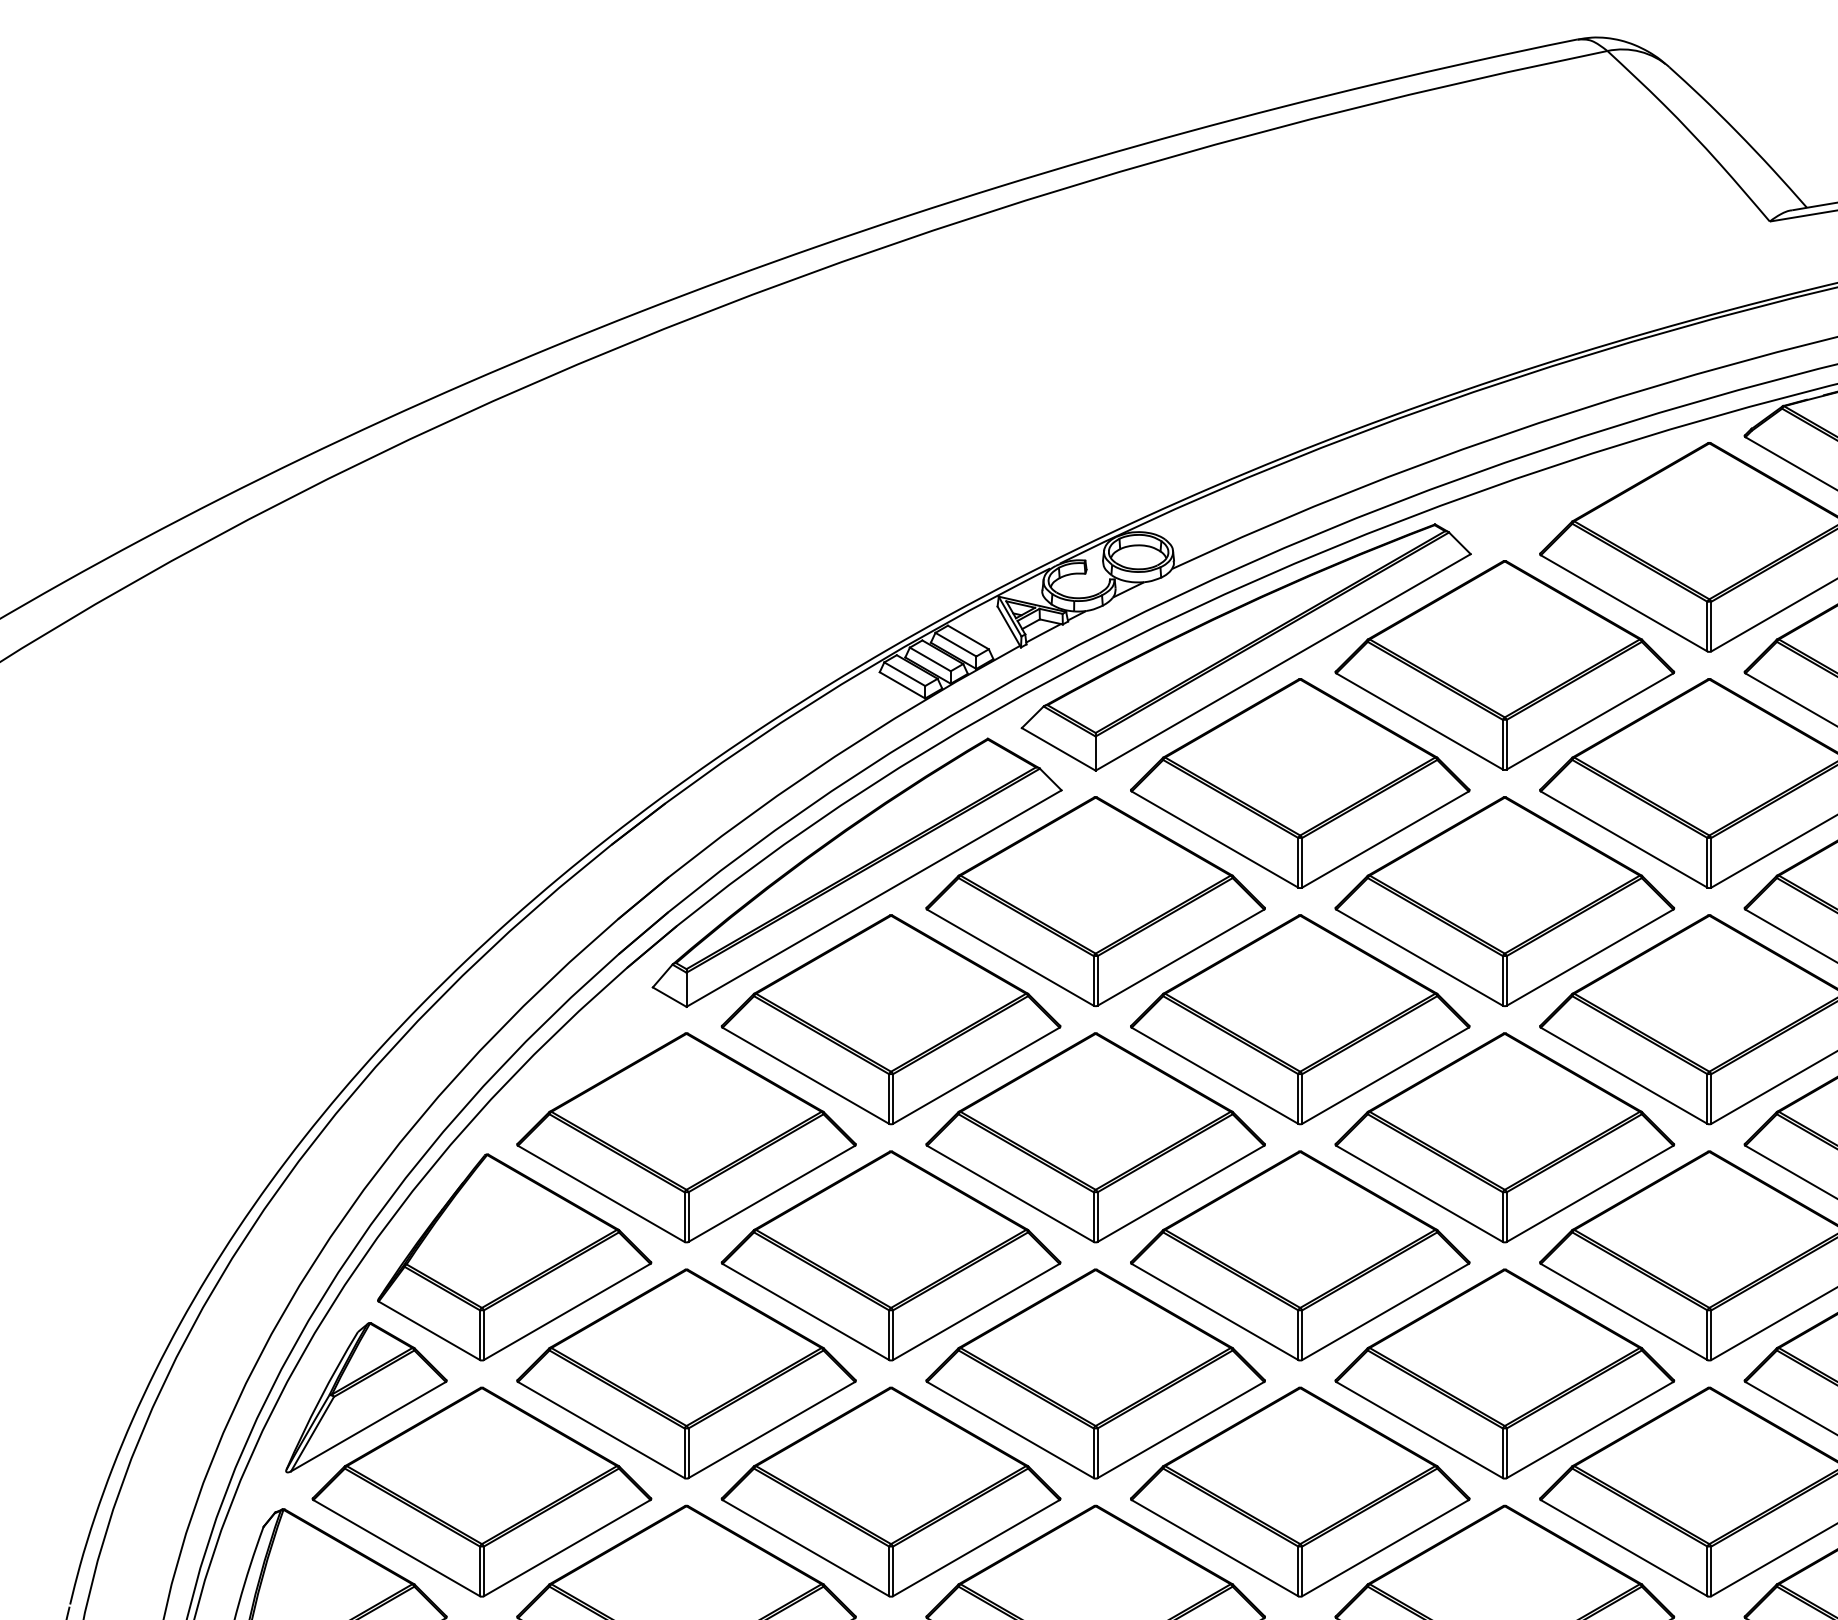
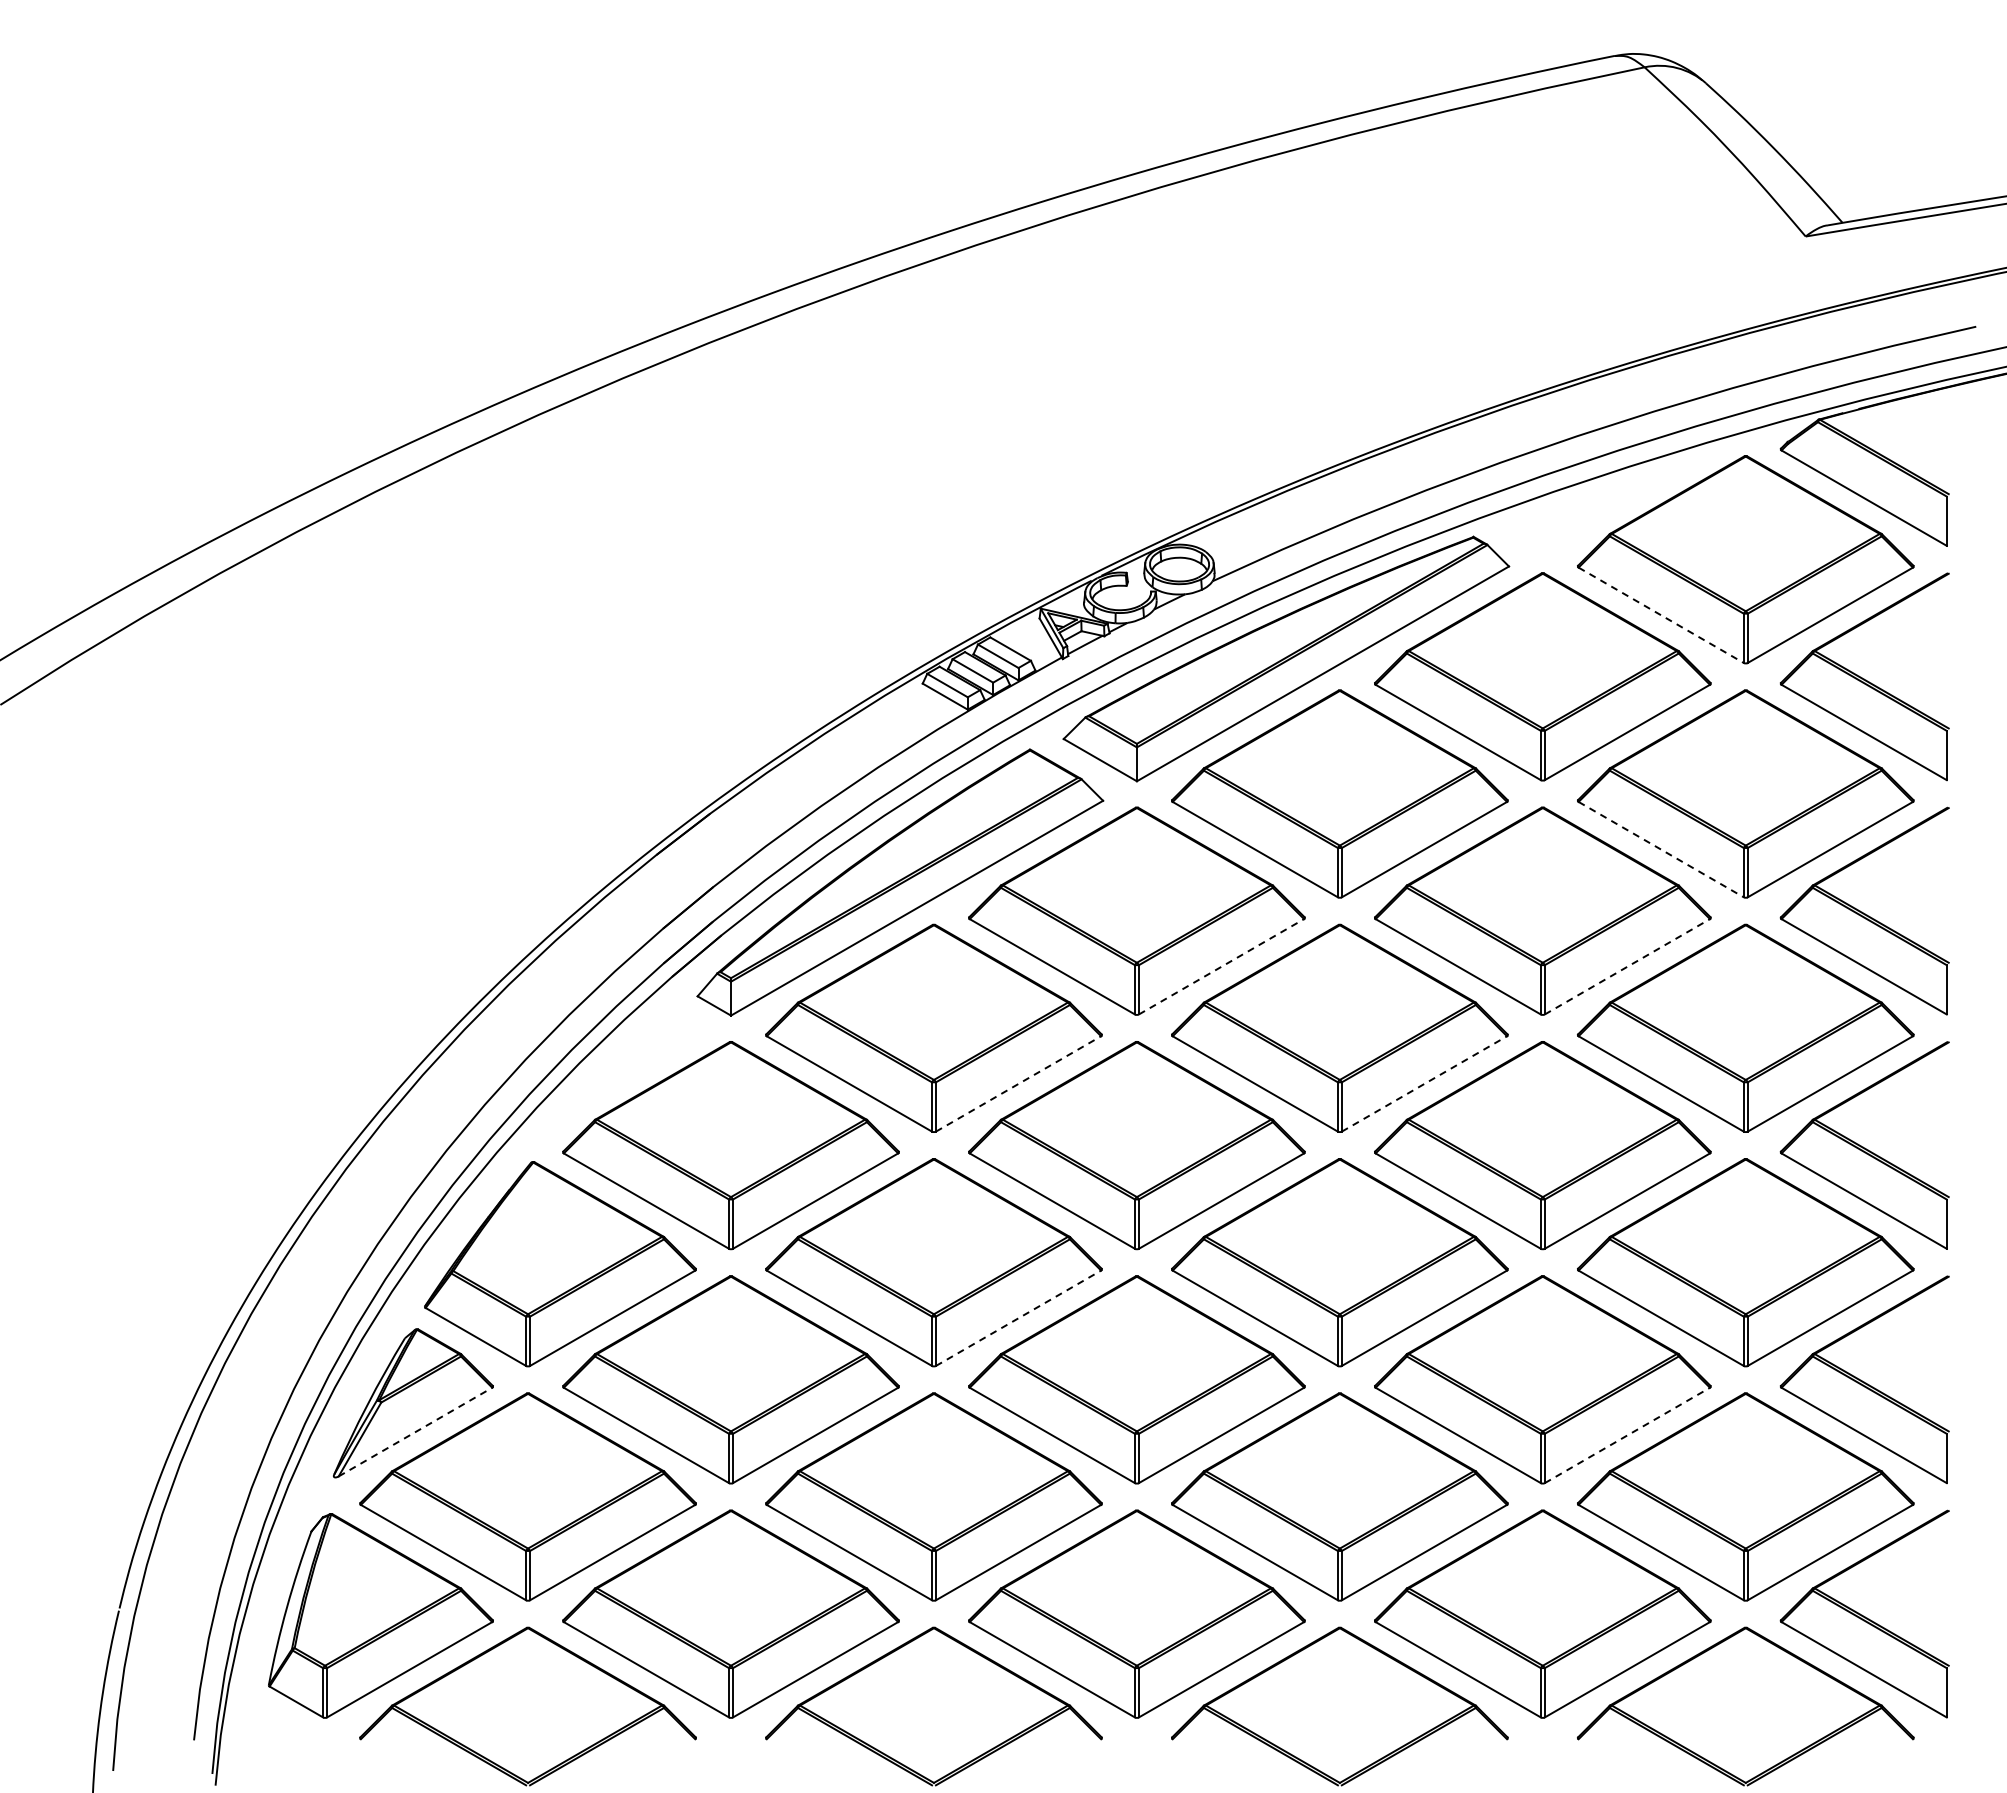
line: (1624, 603) -> (1661, 615), solid -> dashed
line: (1624, 839) -> (1661, 849), solid -> dashed
line: (1180, 957) -> (1221, 966), solid -> dashed
line: (1590, 957) -> (1627, 966), solid -> dashed
line: (976, 1075) -> (1018, 1083), solid -> dashed
line: (1385, 1075) -> (1424, 1083), solid -> dashed
line: (976, 1312) -> (1018, 1318), solid -> dashed
line: (368, 1427) -> (415, 1432), solid -> dashed
line: (1590, 1430) -> (1627, 1435), solid -> dashed

